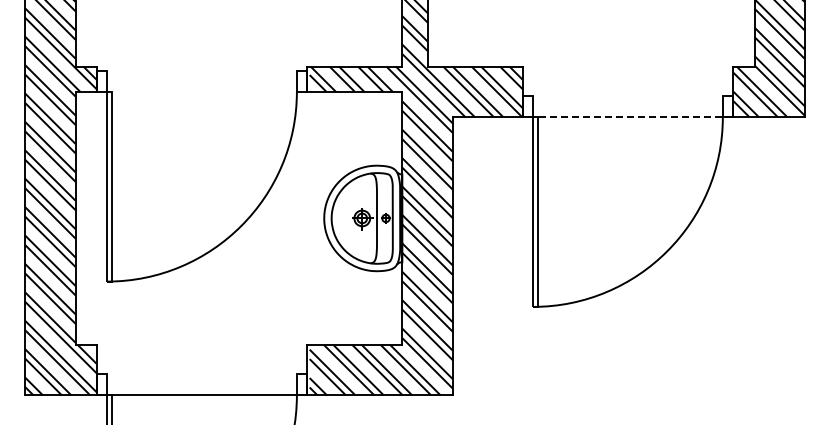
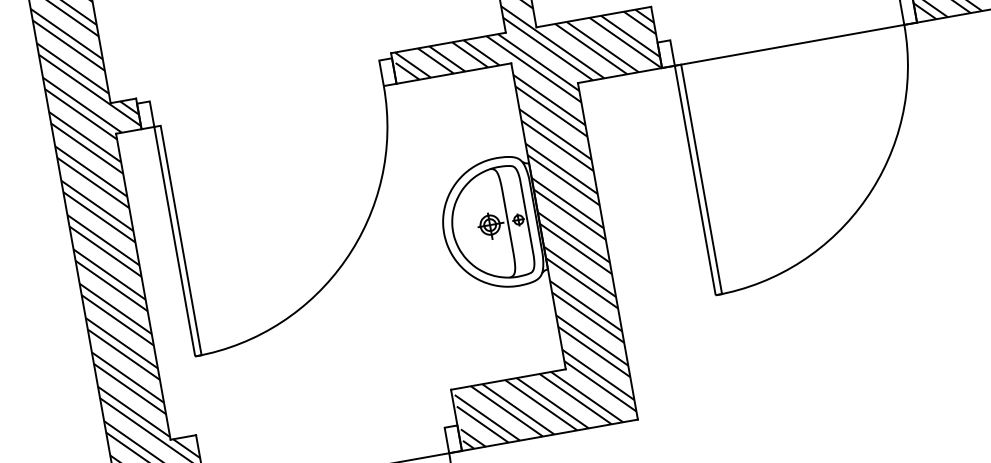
line: (627, 117) -> (789, 45), dashed -> solid

